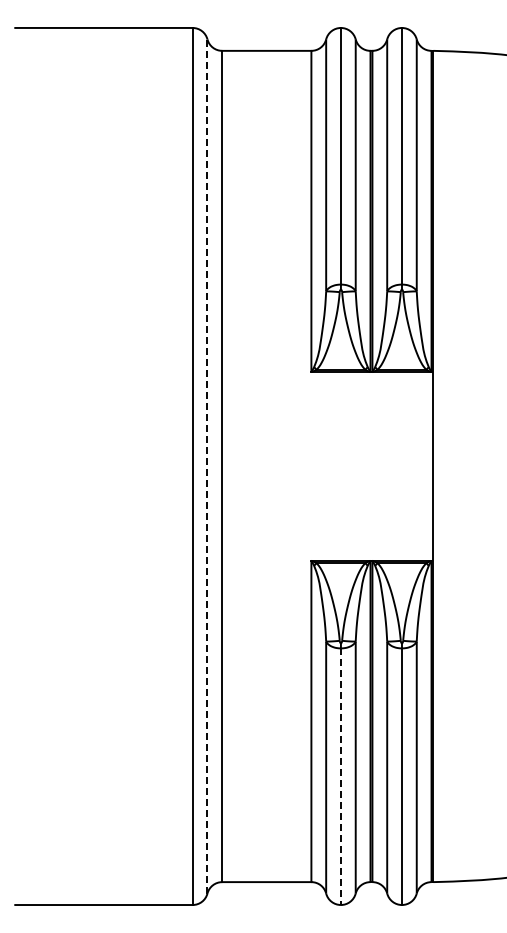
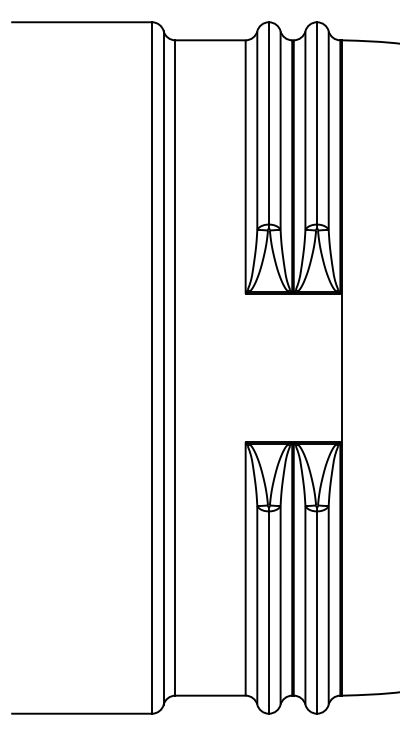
line: (207, 466) -> (163, 368), dashed -> solid
line: (340, 777) -> (268, 613), dashed -> solid

